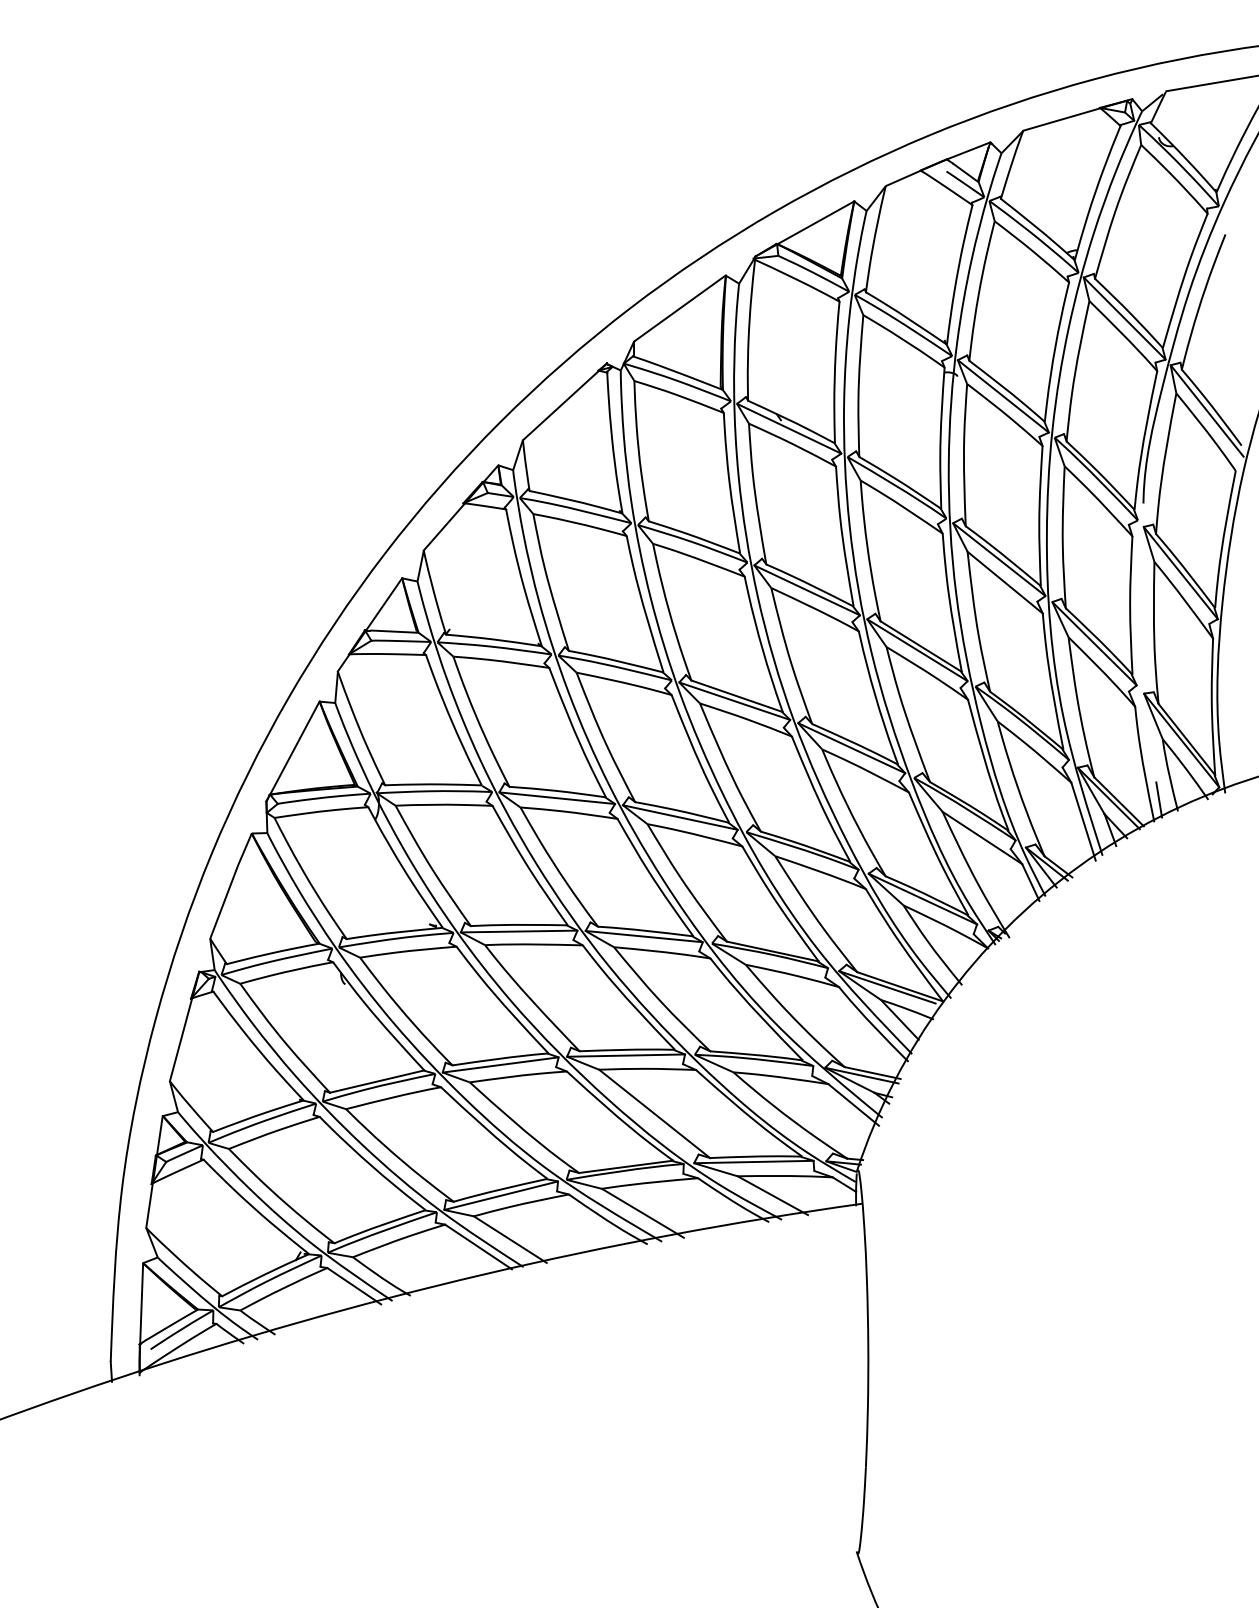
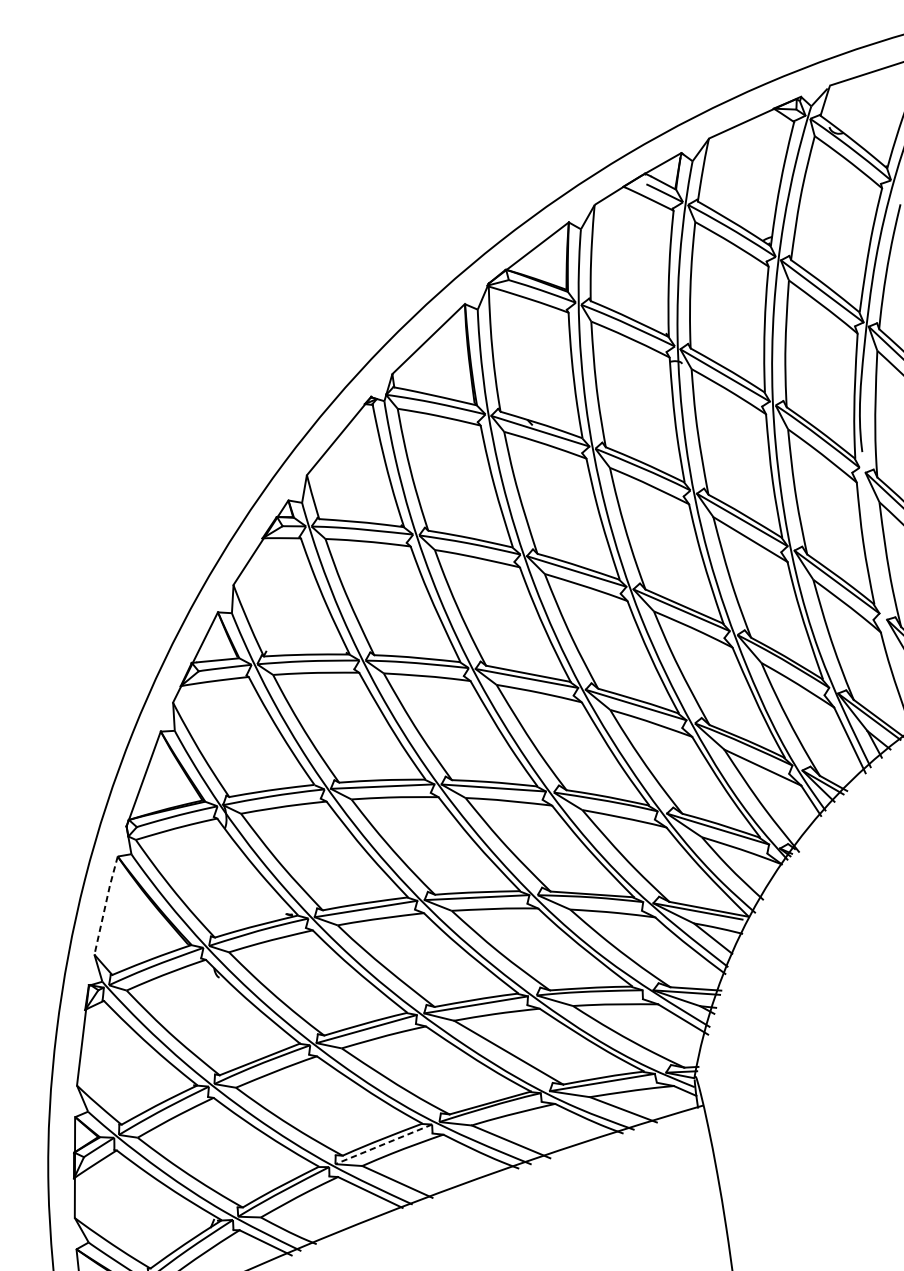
line: (230, 885) -> (105, 905), solid -> dashed
line: (501, 1195) -> (384, 1144), solid -> dashed

